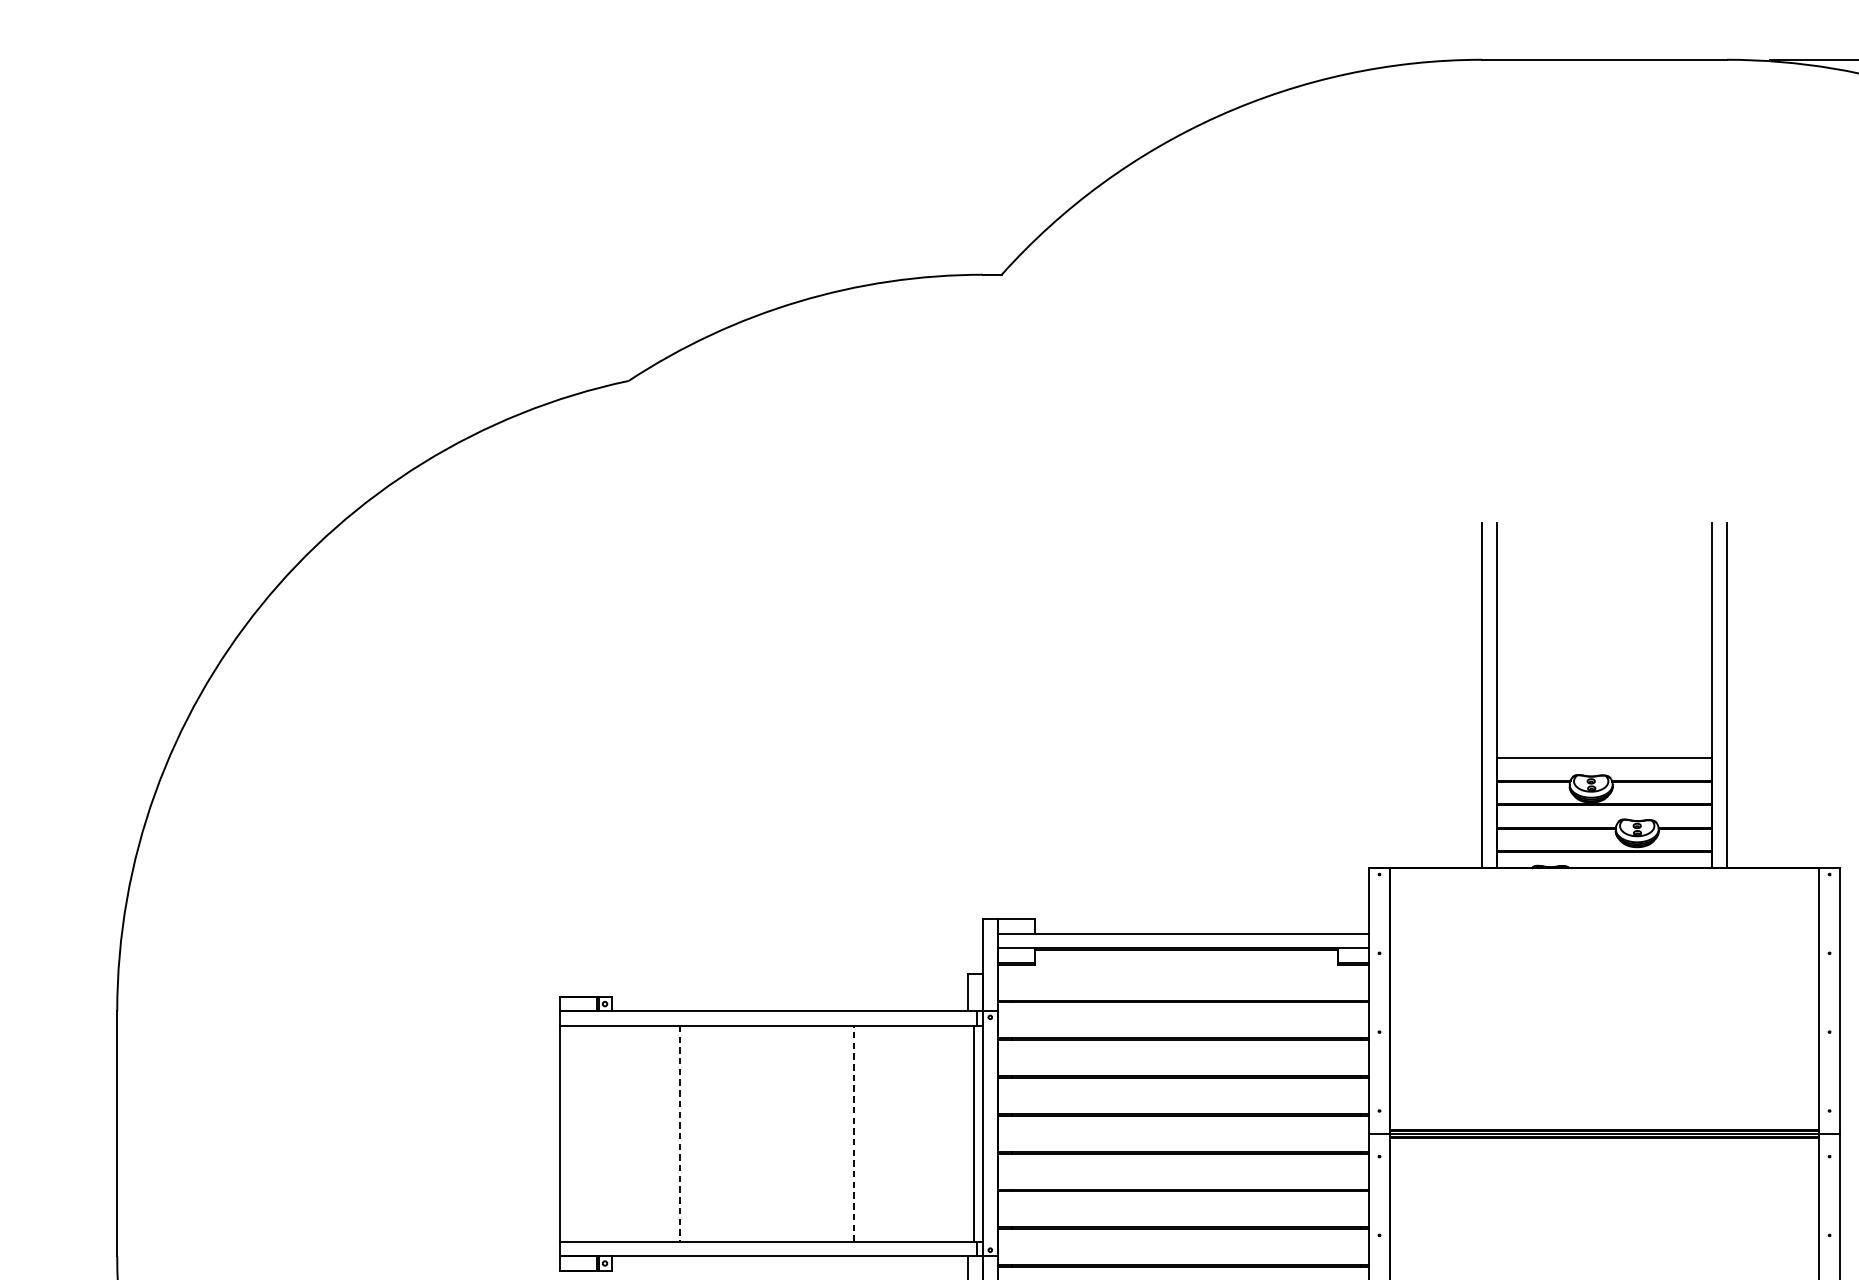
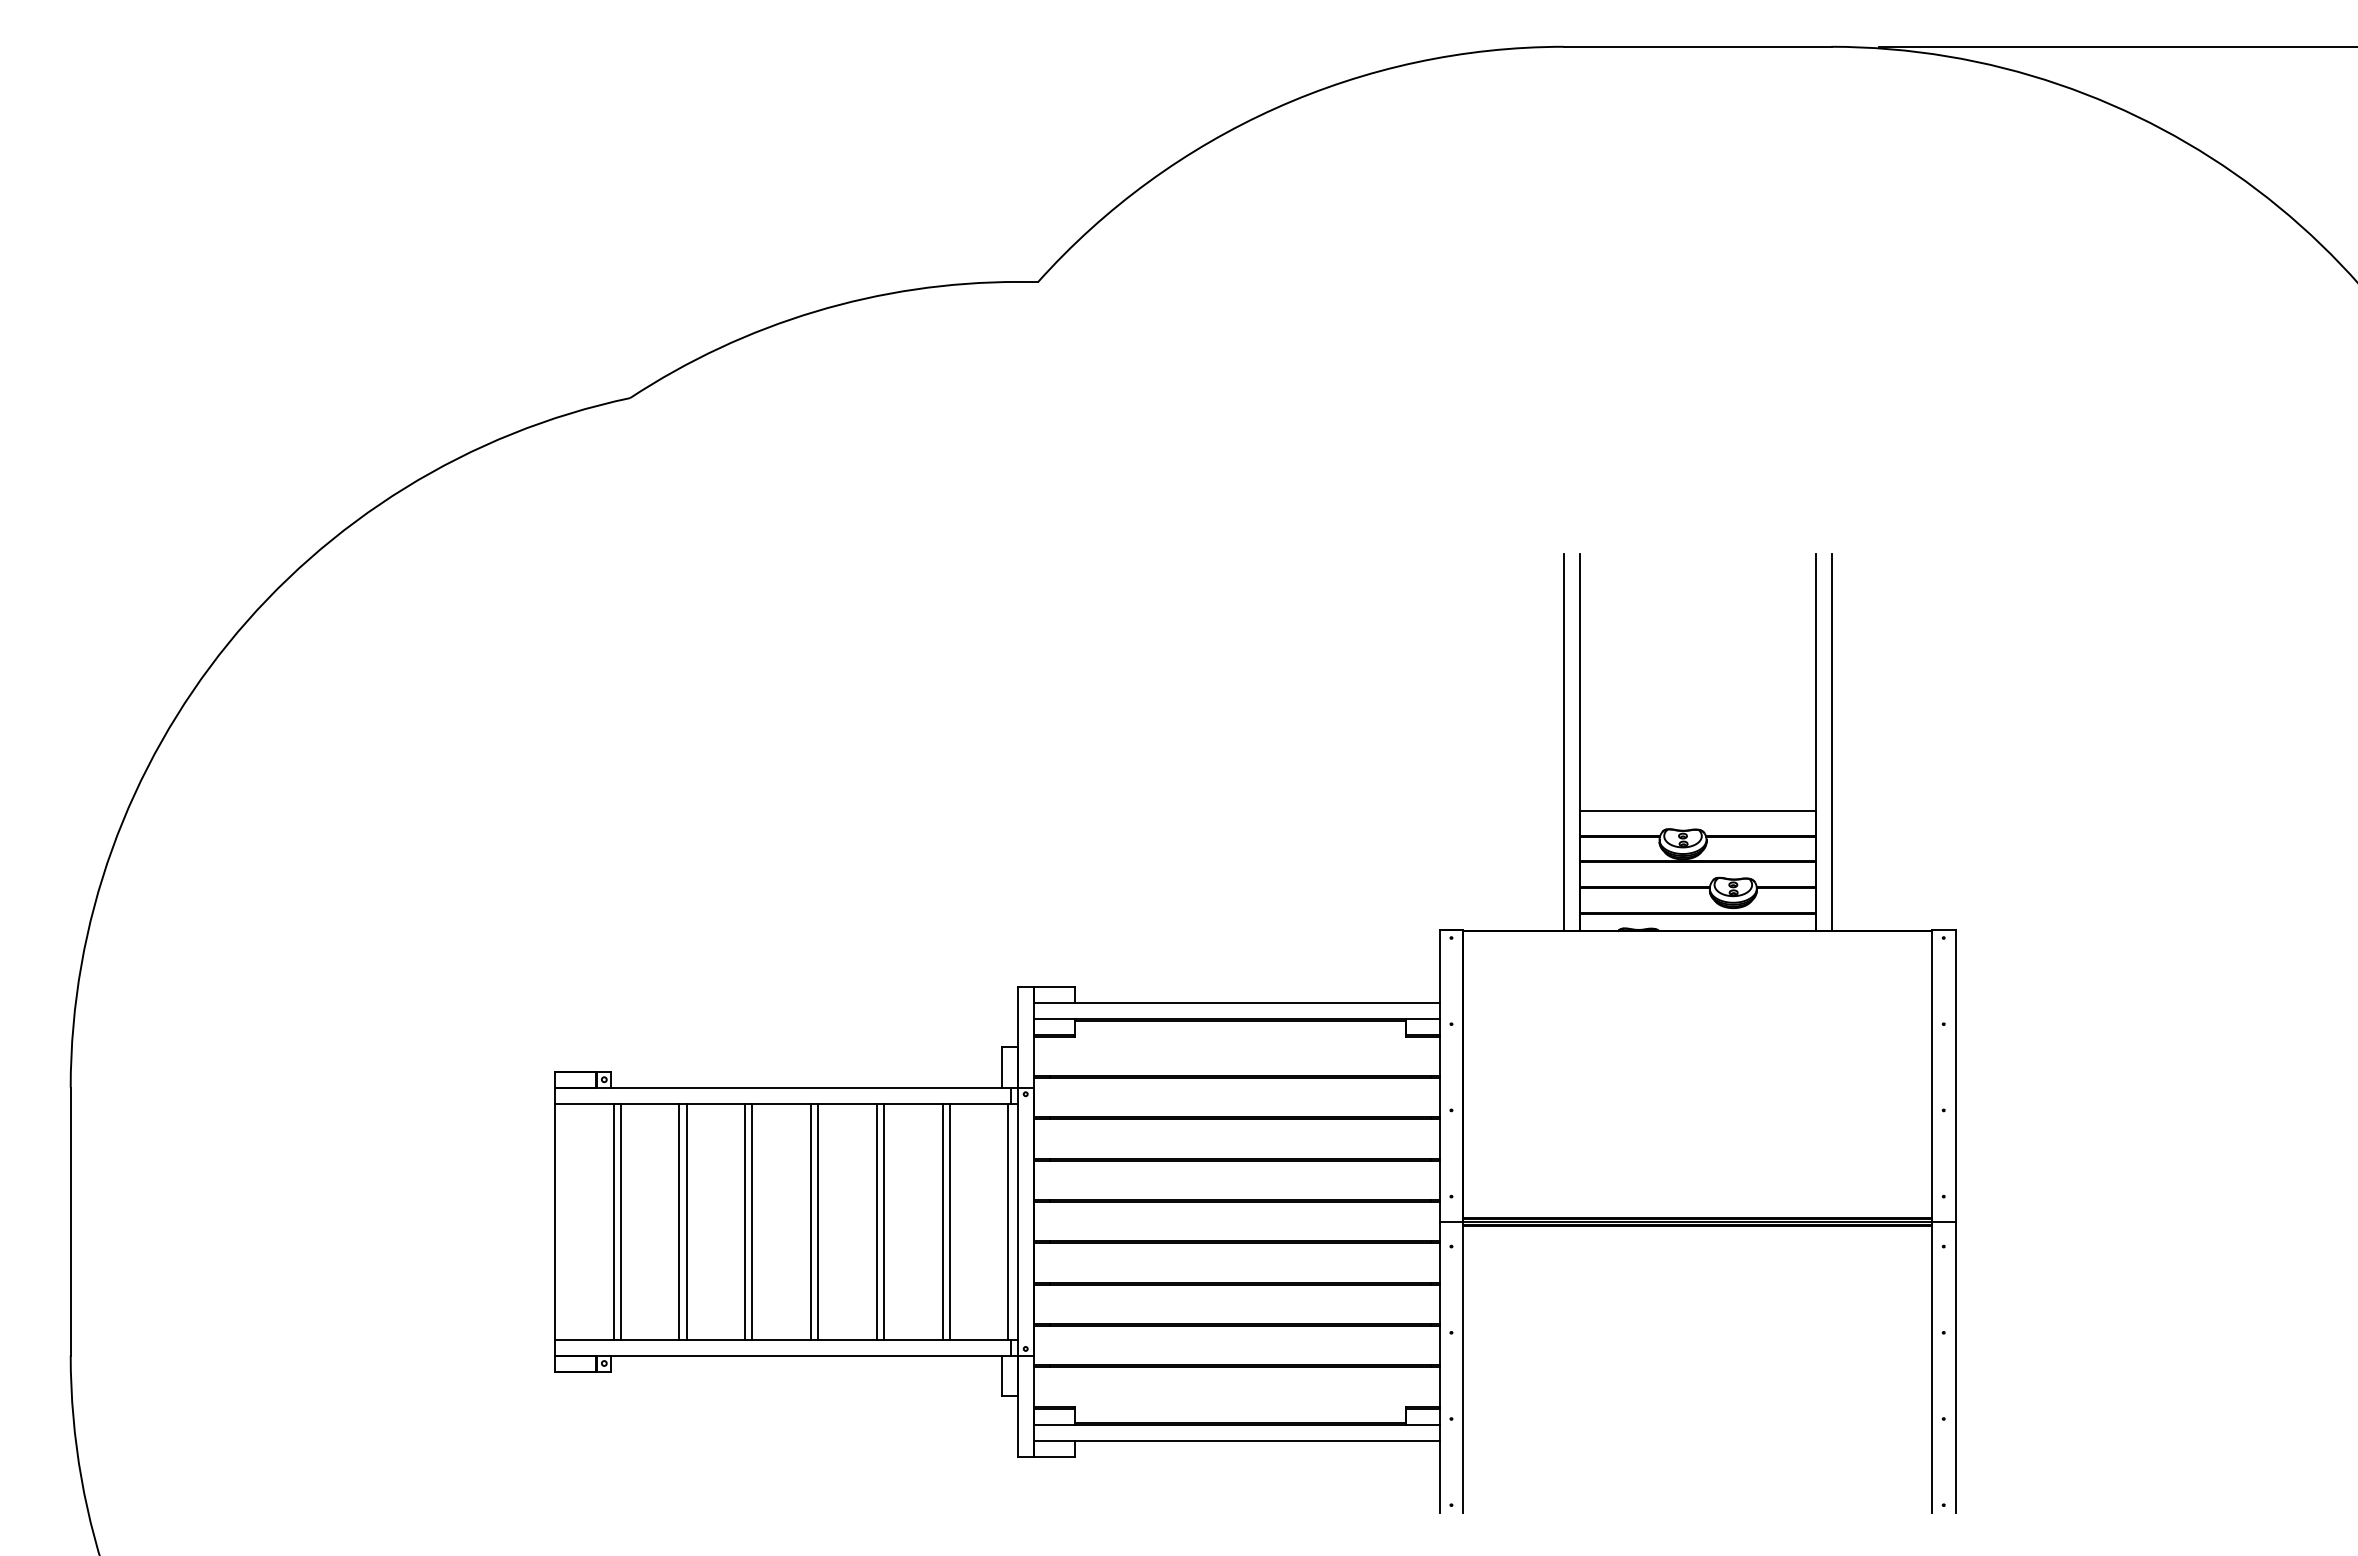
line: (613, 1133) -> (613, 1221), added
line: (619, 1133) -> (620, 1221), added
line: (673, 1133) -> (679, 1221), added
line: (680, 1133) -> (686, 1221), dashed -> solid
line: (734, 1133) -> (745, 1221), added
line: (740, 1133) -> (752, 1221), added
line: (794, 1133) -> (811, 1221), added
line: (800, 1133) -> (818, 1221), added
line: (853, 1133) -> (876, 1221), dashed -> solid
line: (860, 1133) -> (883, 1221), added
line: (914, 1133) -> (942, 1221), added
line: (920, 1133) -> (949, 1221), added

